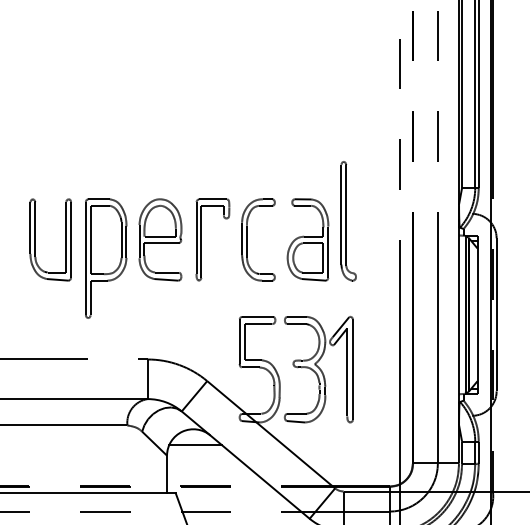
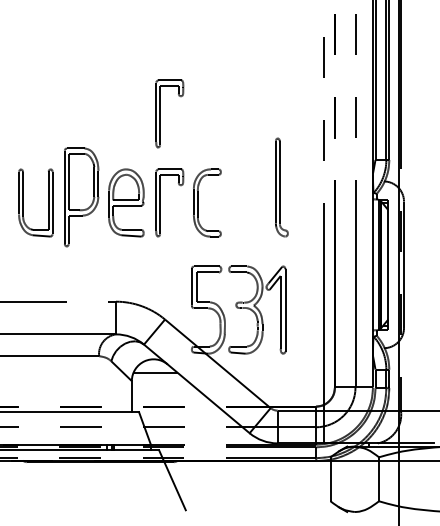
part: (201, 131) -> (160, 113), added
part: (307, 239) -> (247, 202), removed
part: (106, 258) -> (81, 197), moved

